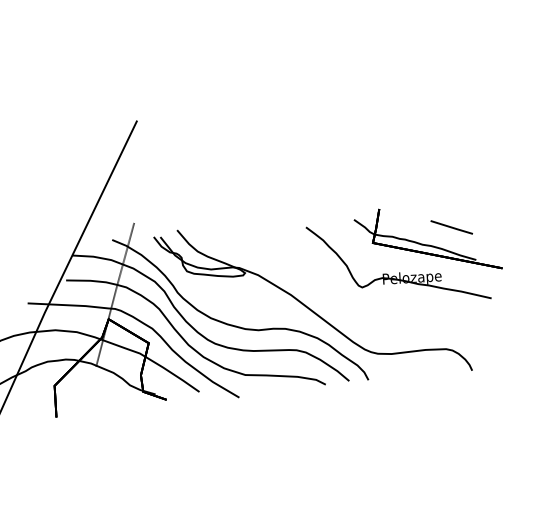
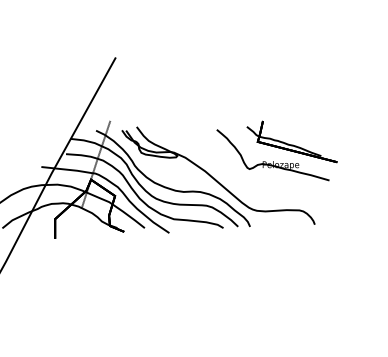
line: (452, 226) -> (307, 134), removed

